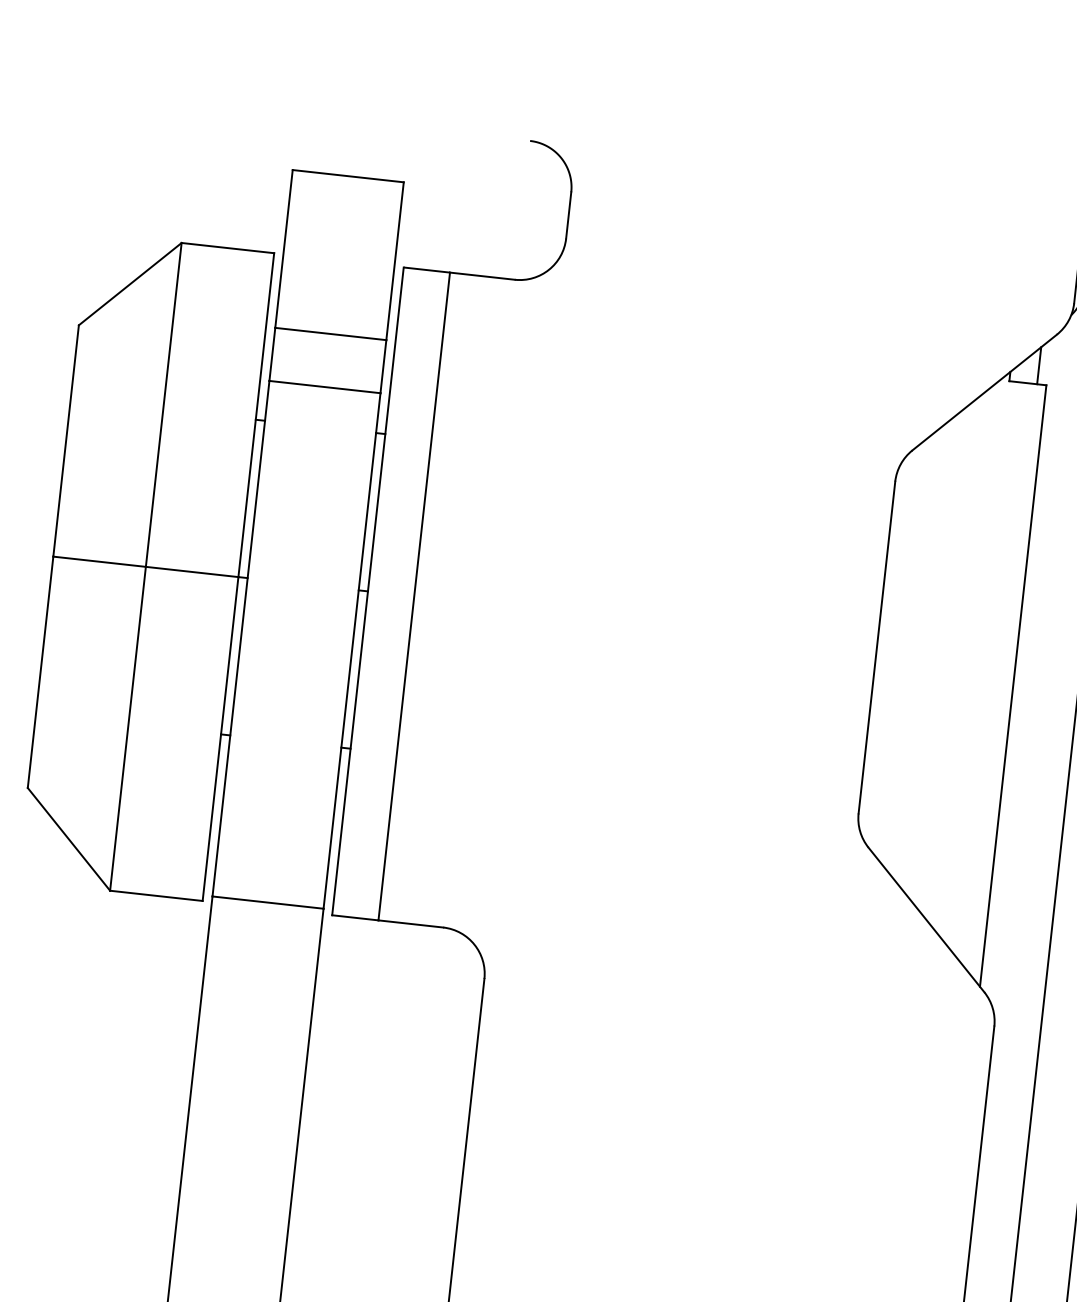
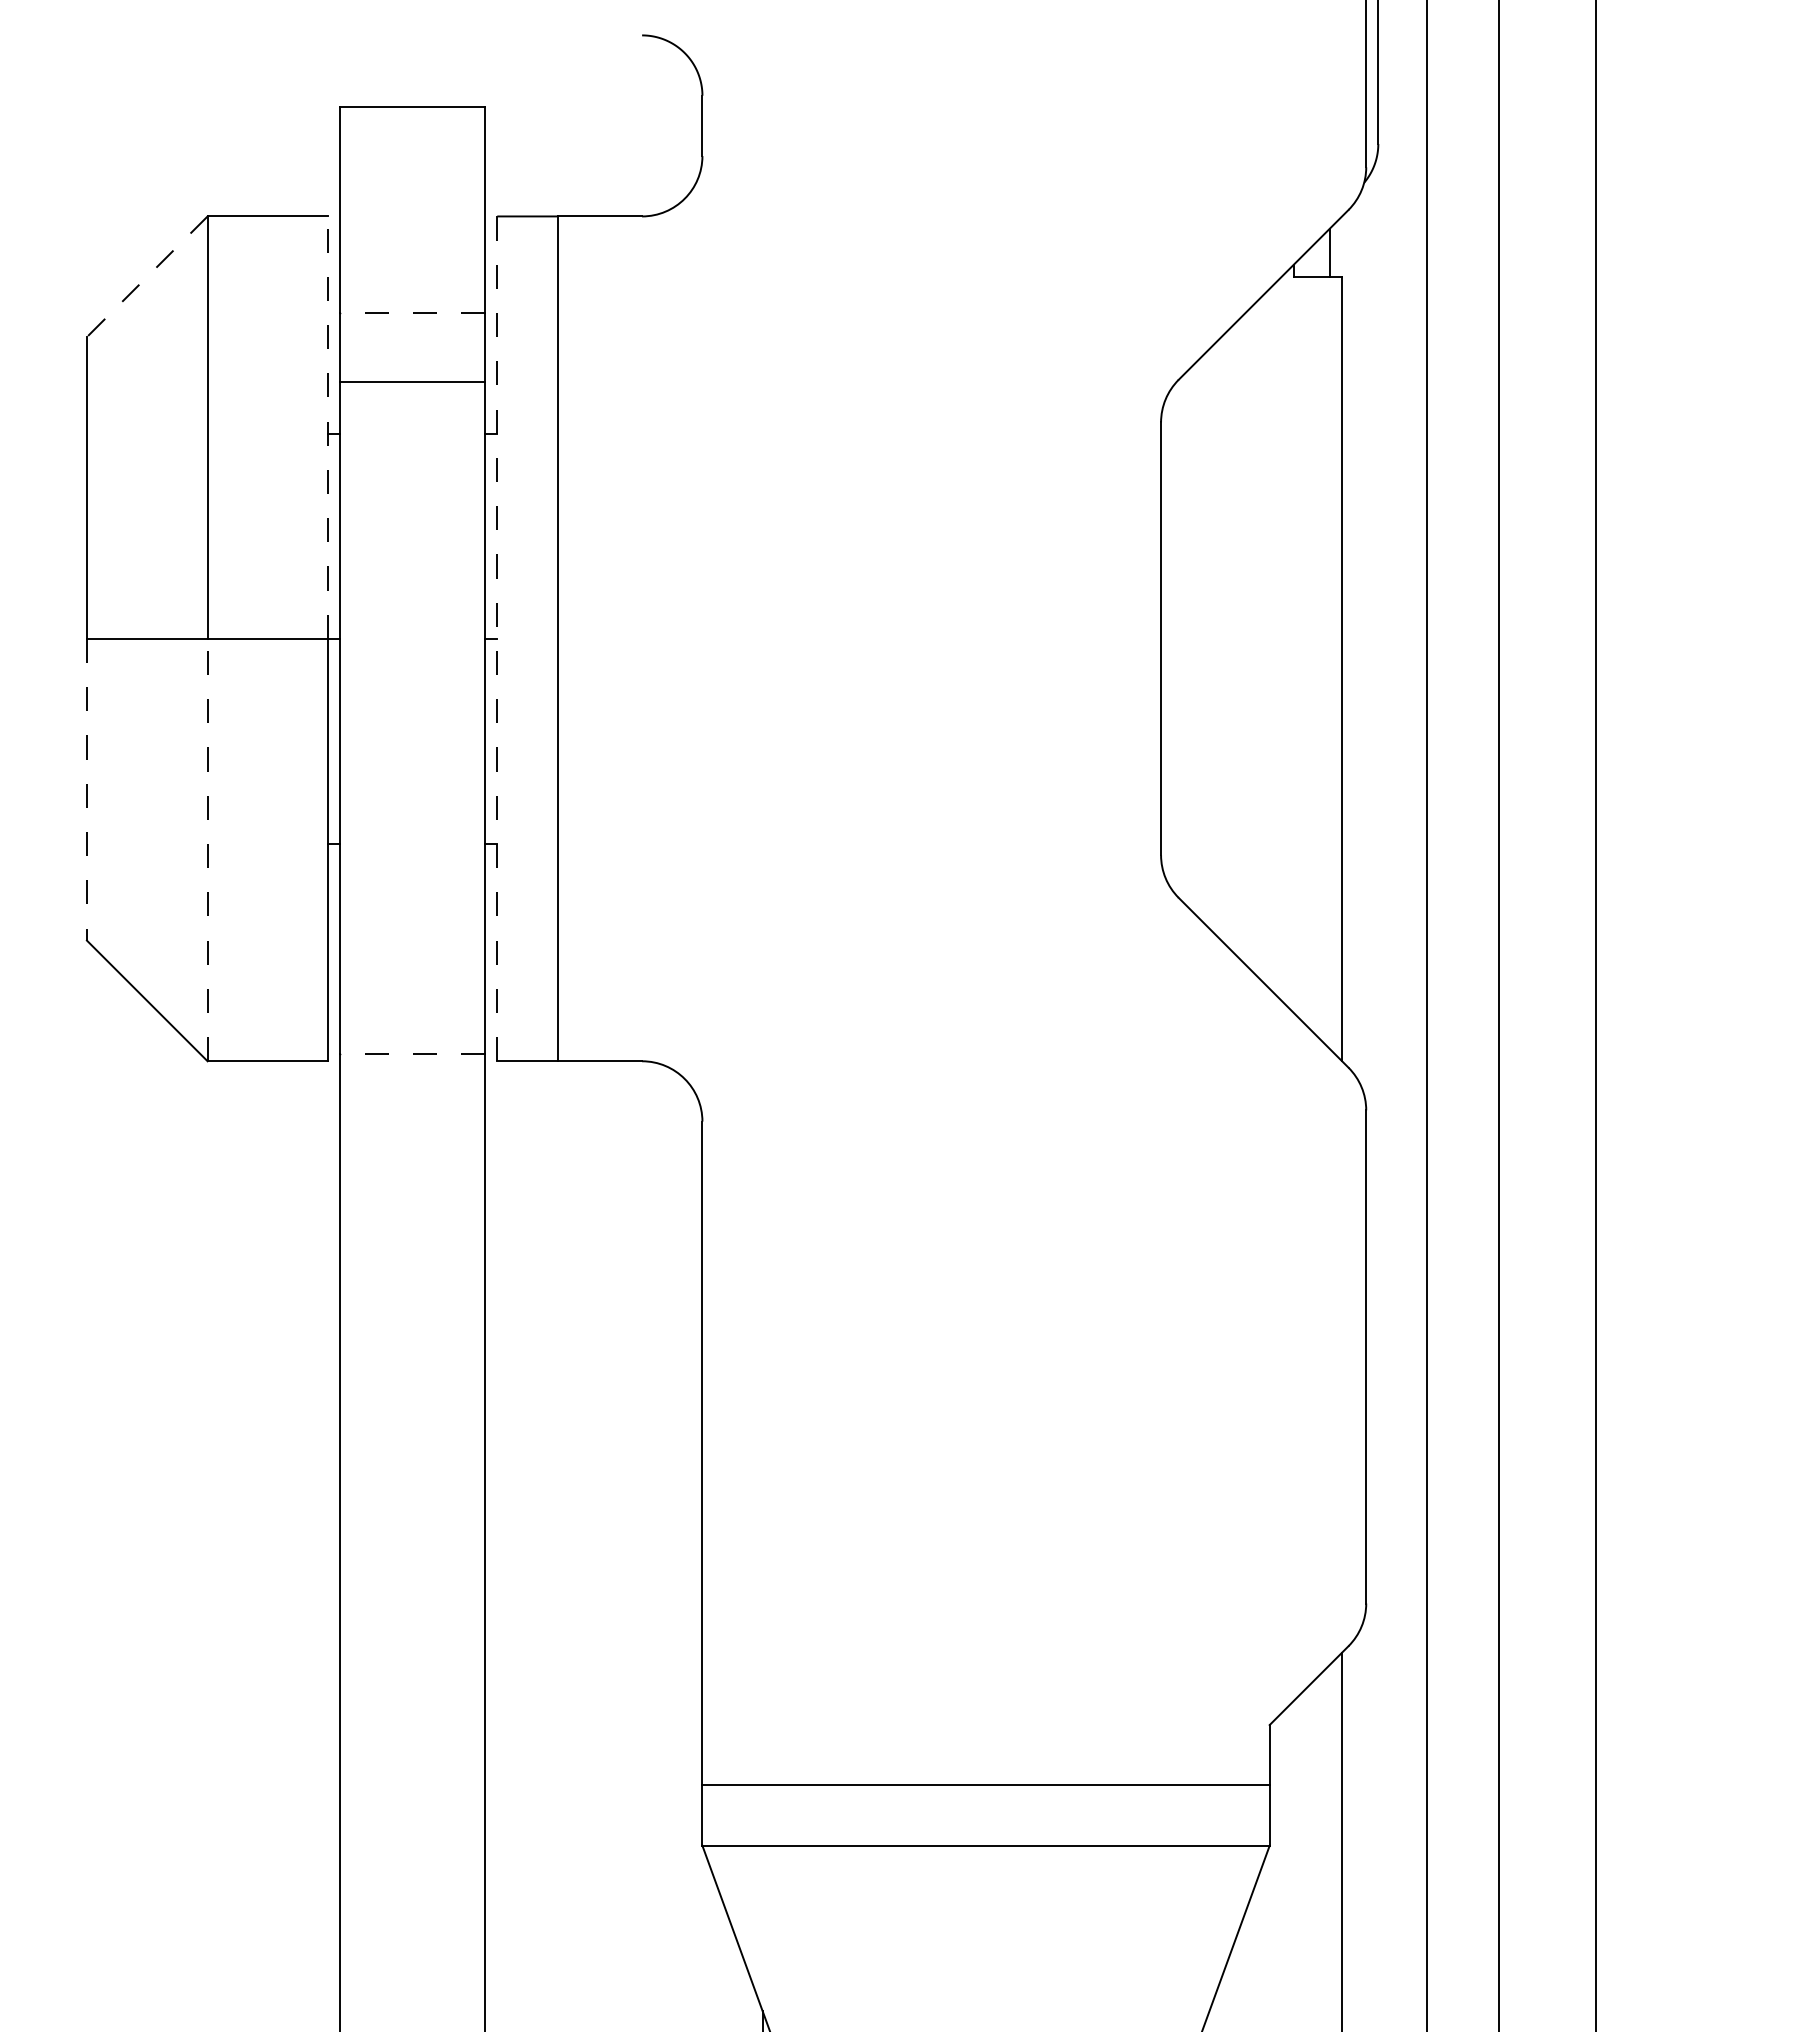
line: (129, 284) -> (146, 277), solid -> dashed
line: (330, 333) -> (412, 312), solid -> dashed
line: (256, 415) -> (328, 427), solid -> dashed
line: (368, 591) -> (497, 639), solid -> dashed
line: (40, 672) -> (86, 789), solid -> dashed
line: (127, 728) -> (207, 849), solid -> dashed
line: (267, 902) -> (412, 1054), solid -> dashed

